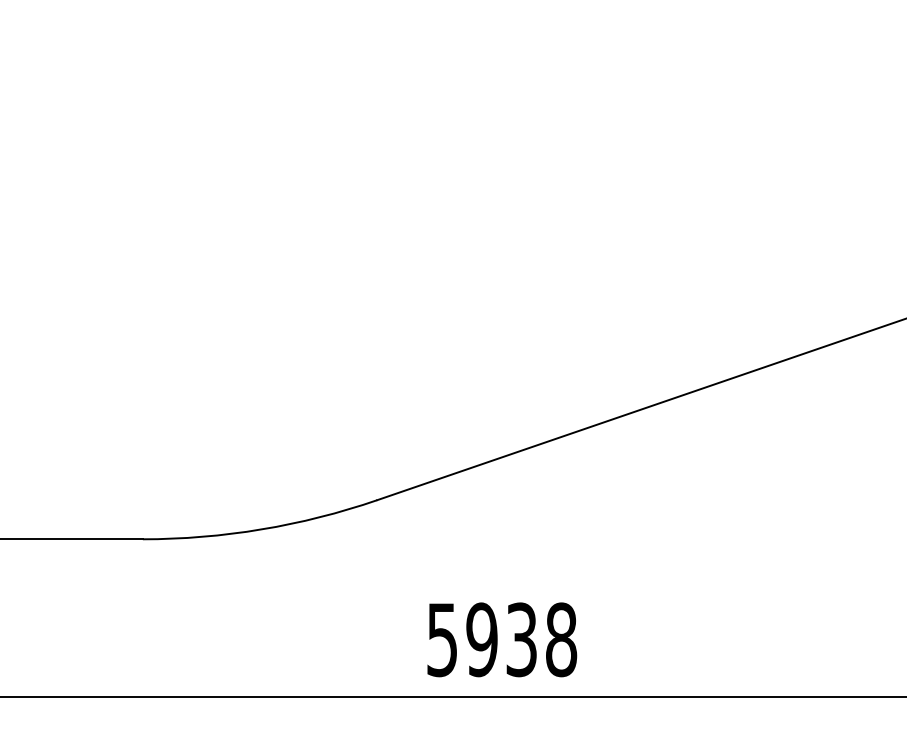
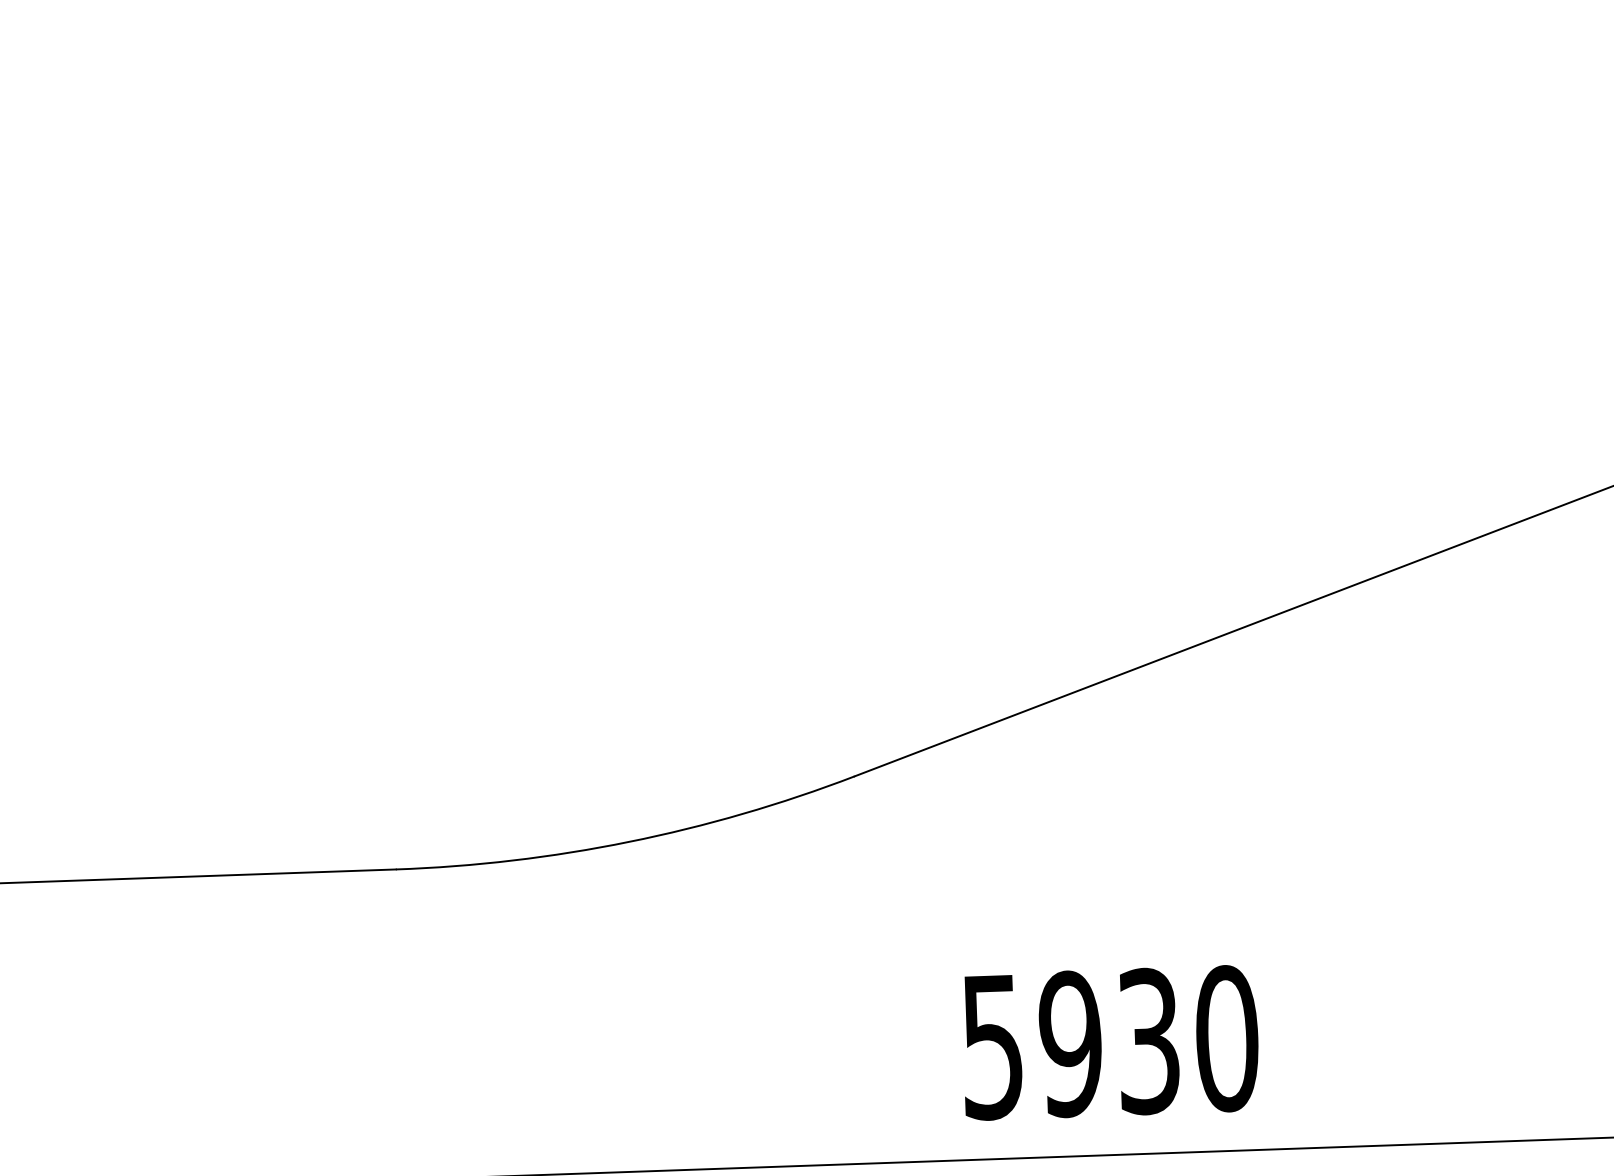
text: (561, 639) -> (1227, 1038), 5938 -> 5930

